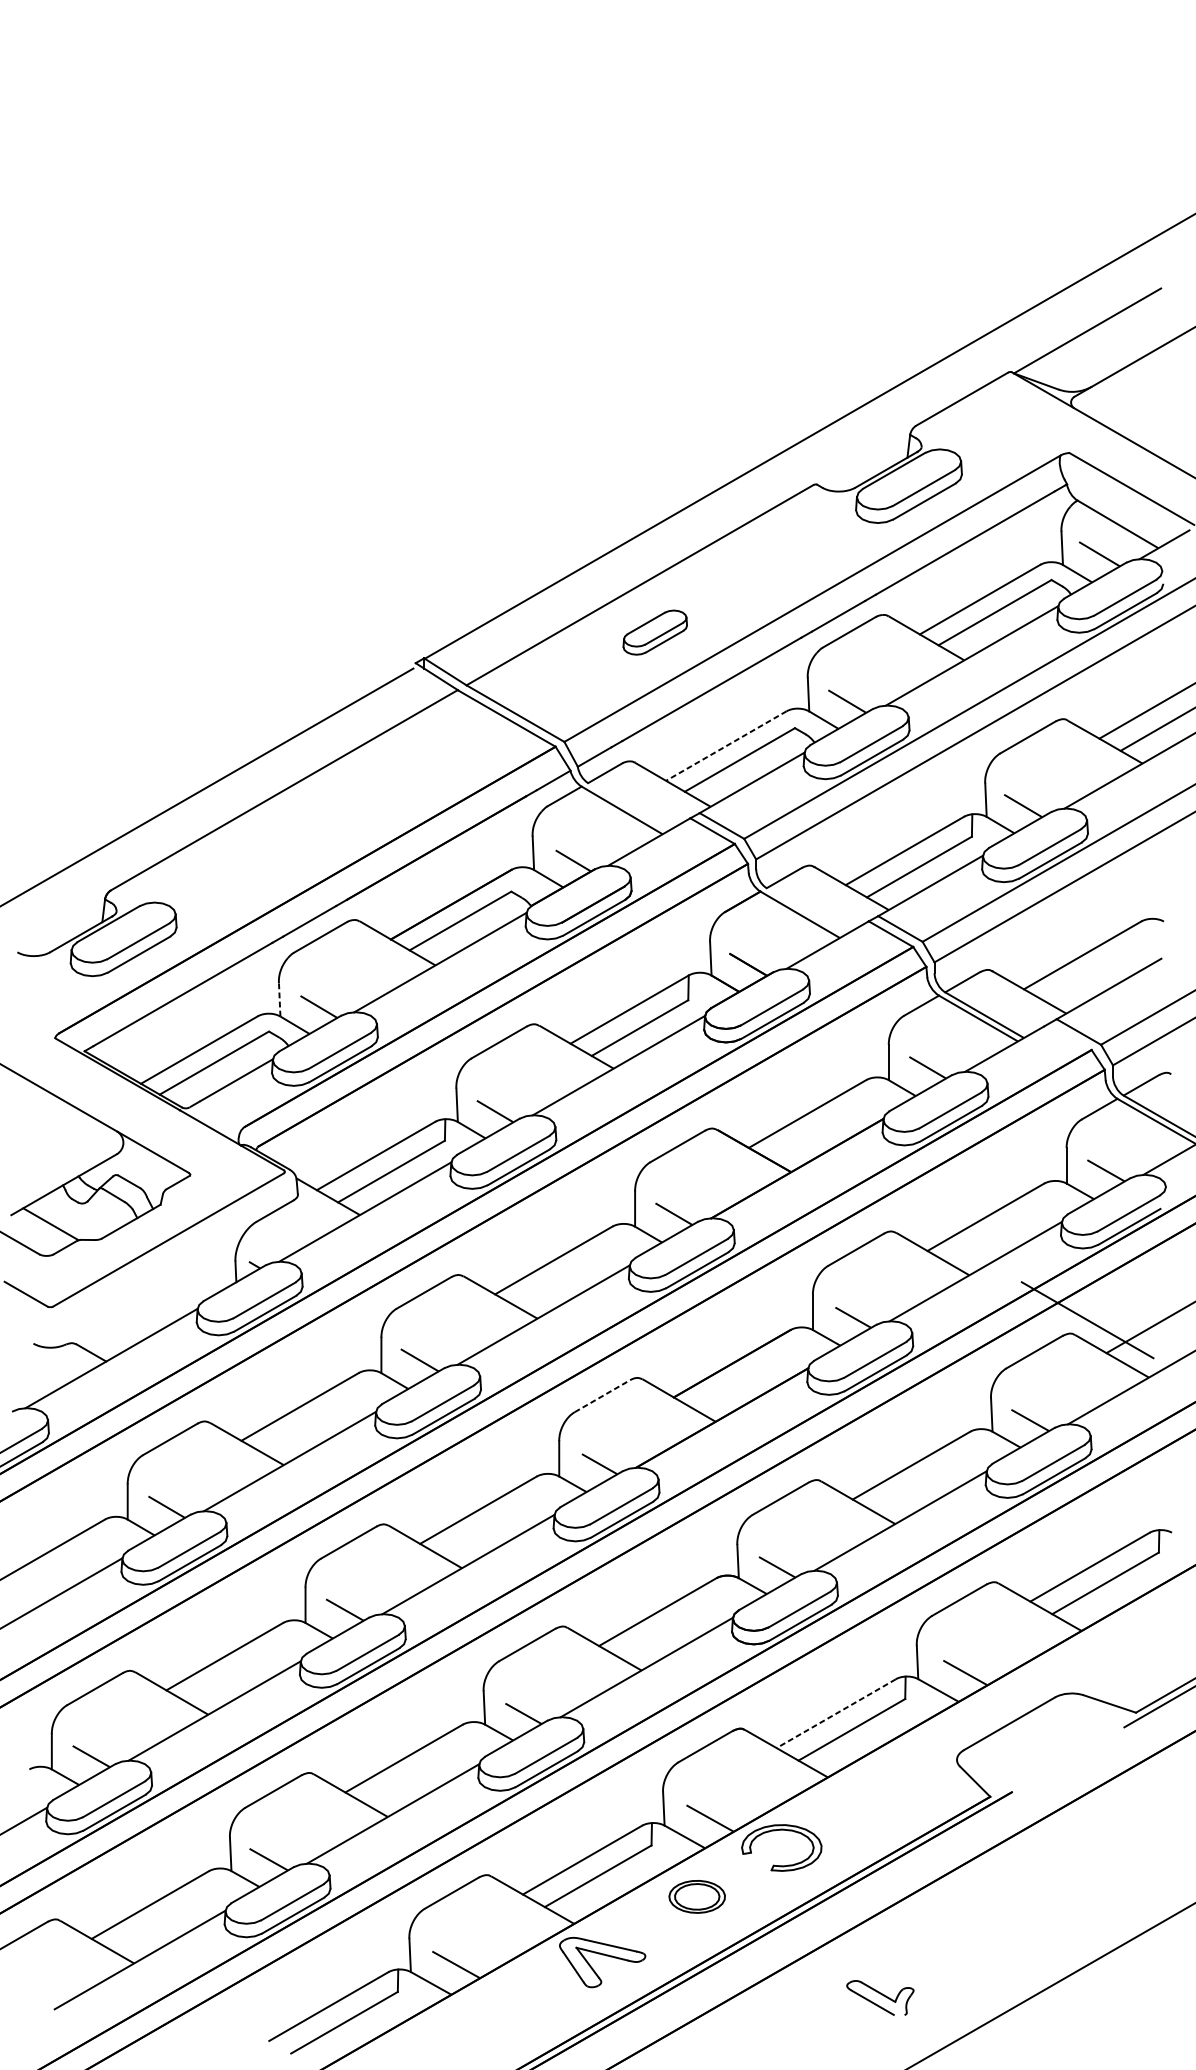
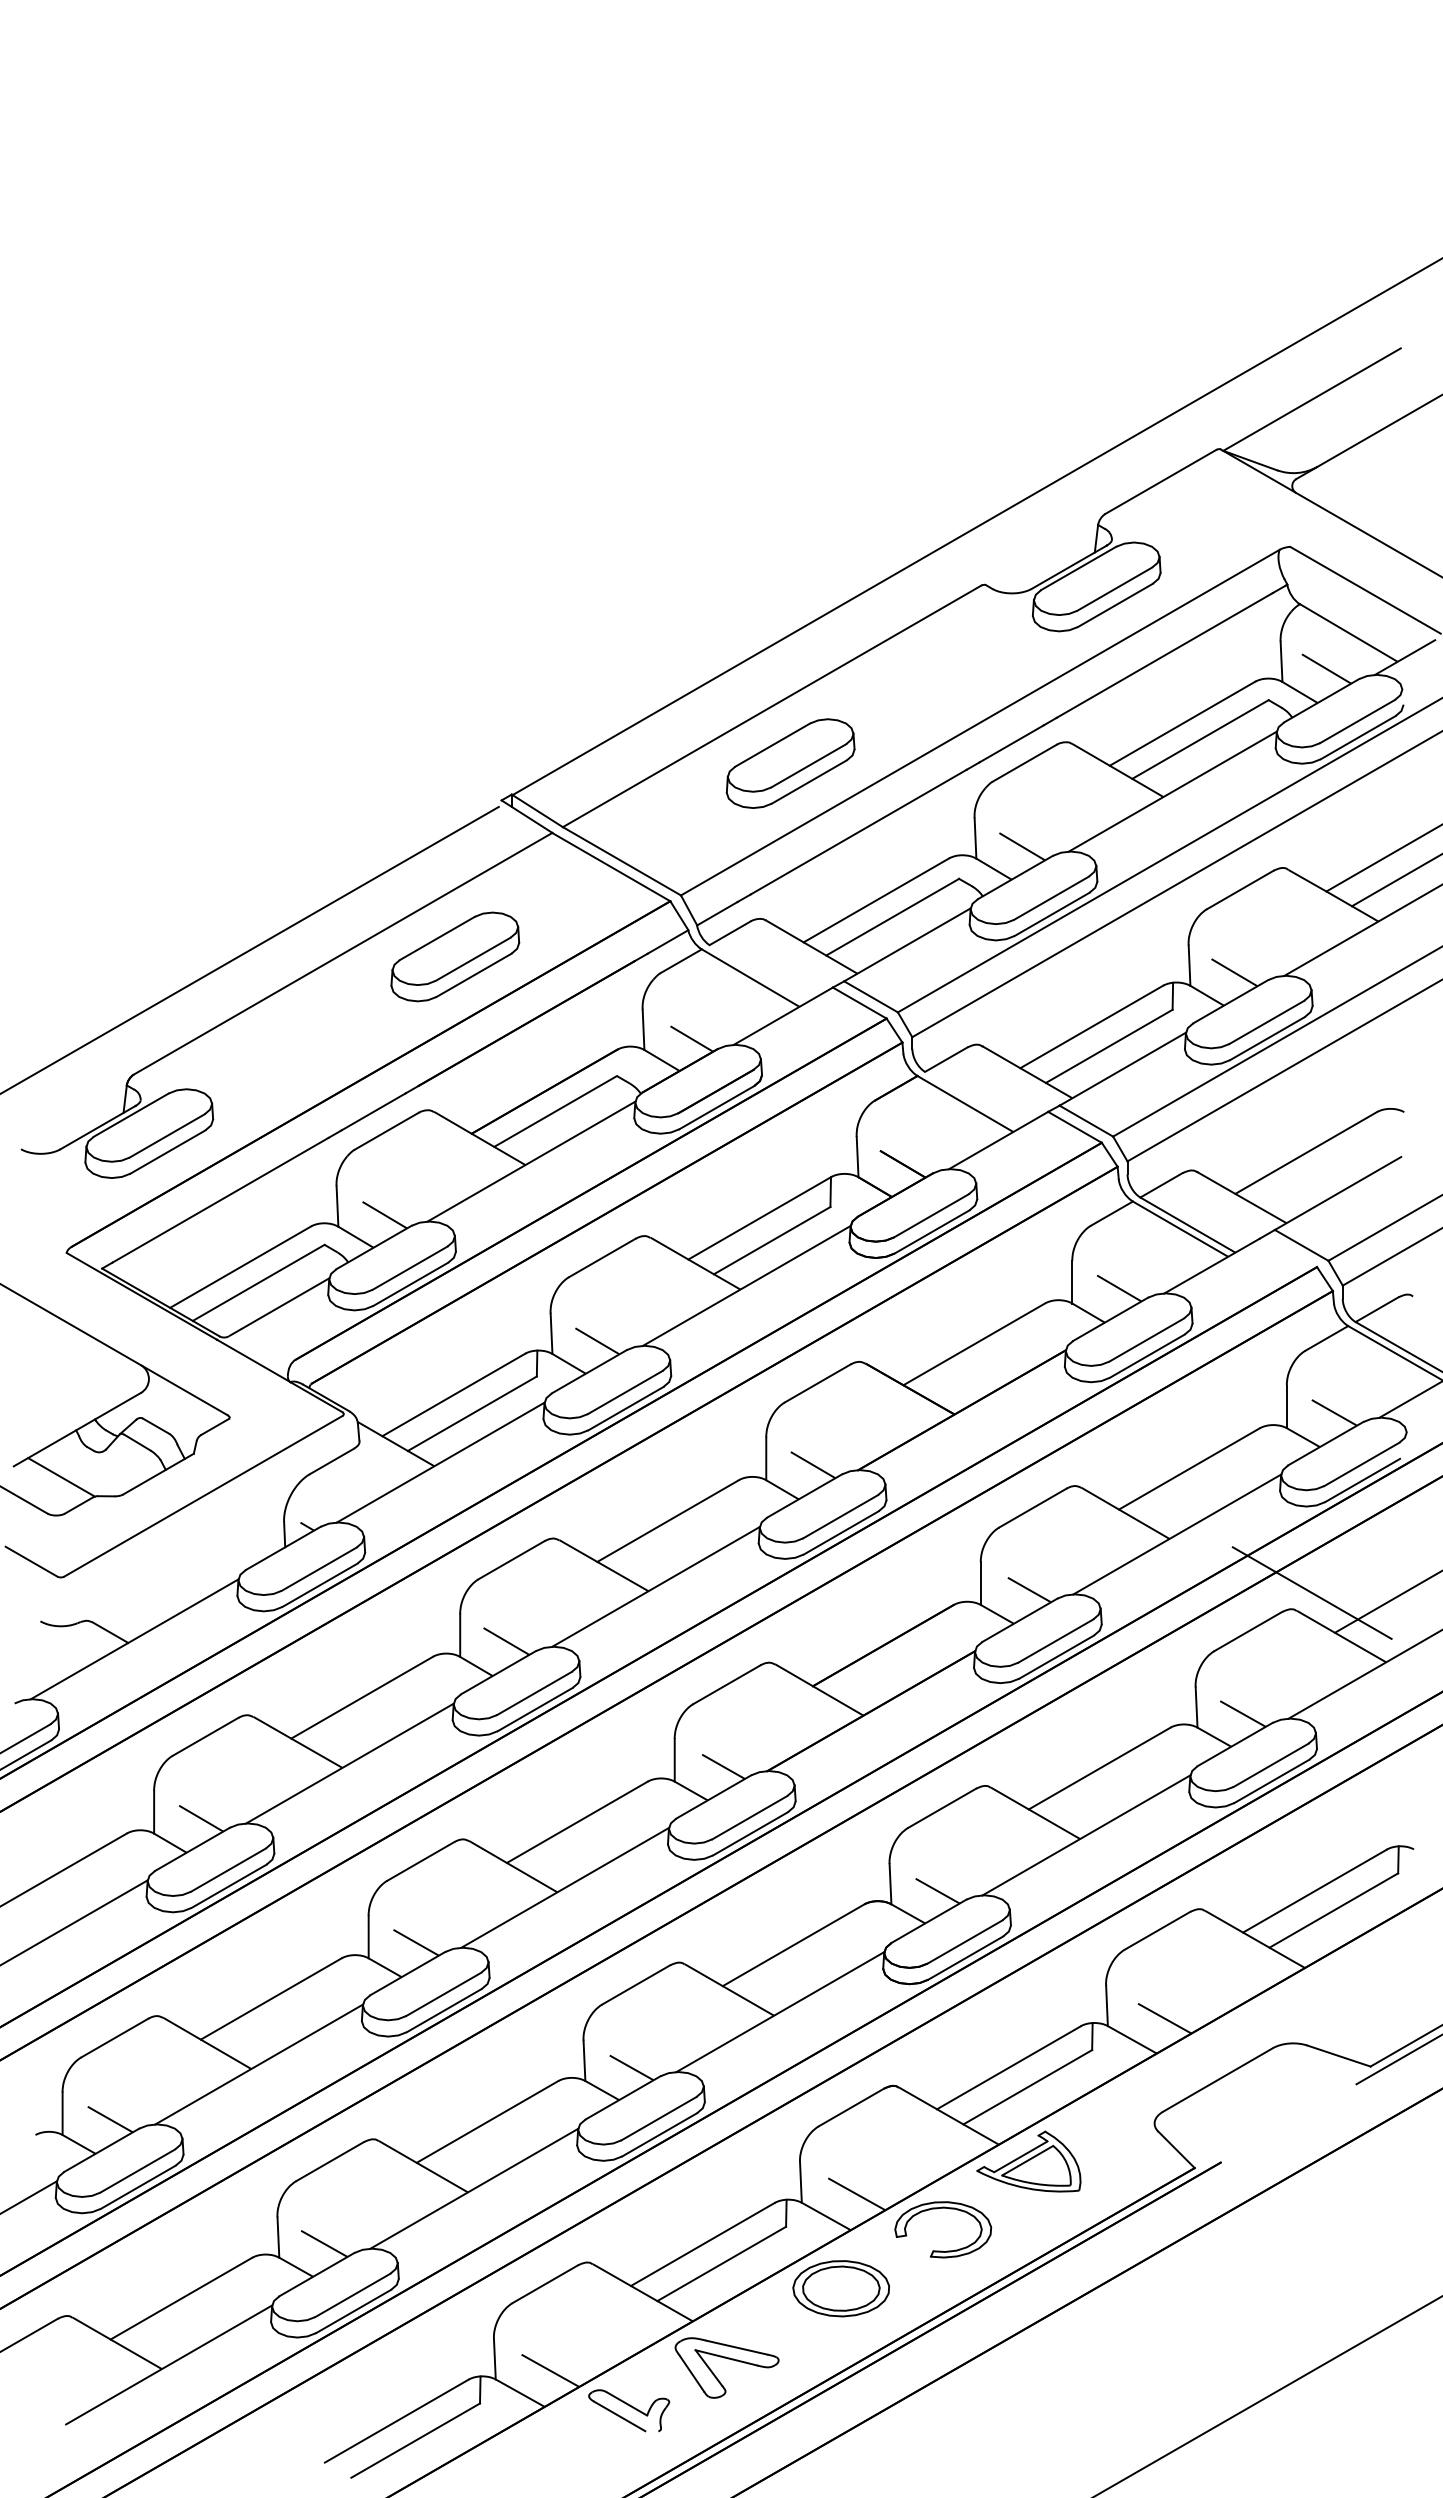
part: (655, 632) -> (790, 763), size x1.67
line: (726, 746) -> (876, 900), dashed -> solid
part: (377, 792) -> (455, 956), added
line: (279, 999) -> (337, 1206), dashed -> solid
line: (602, 1395) -> (726, 1684), dashed -> solid
line: (835, 1713) -> (1008, 2067), dashed -> solid
part: (852, 1791) -> (1028, 2161), added
part: (696, 1896) -> (840, 2288), size x1.43
part: (880, 1997) -> (629, 2410), moved

